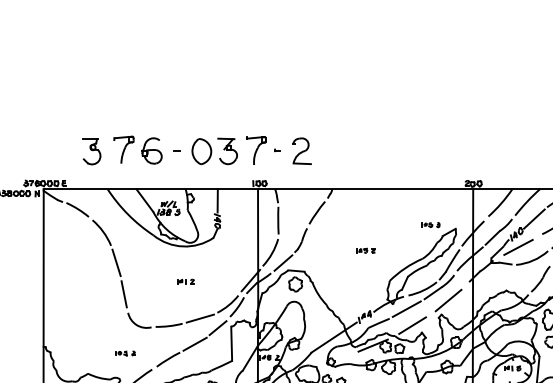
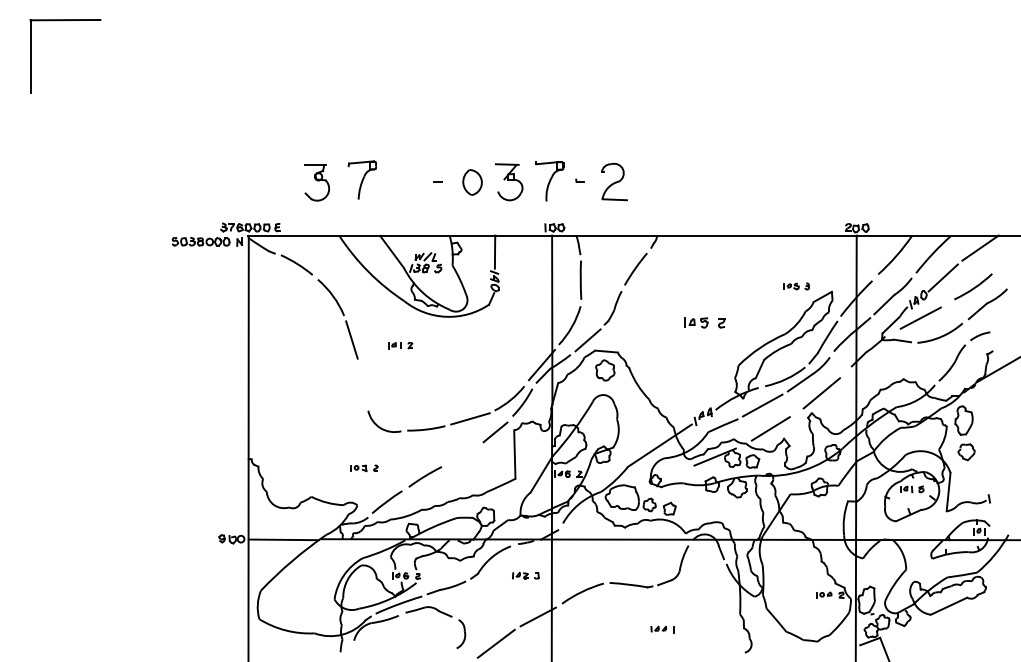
part: (151, 150) -> (401, 181), removed
part: (201, 151) -> (472, 182), size x0.7
part: (365, 250) -> (704, 322), size x1.6
part: (185, 281) -> (400, 345), moved
line: (124, 294) -> (362, 384), removed
line: (194, 344) -> (462, 455), removed

